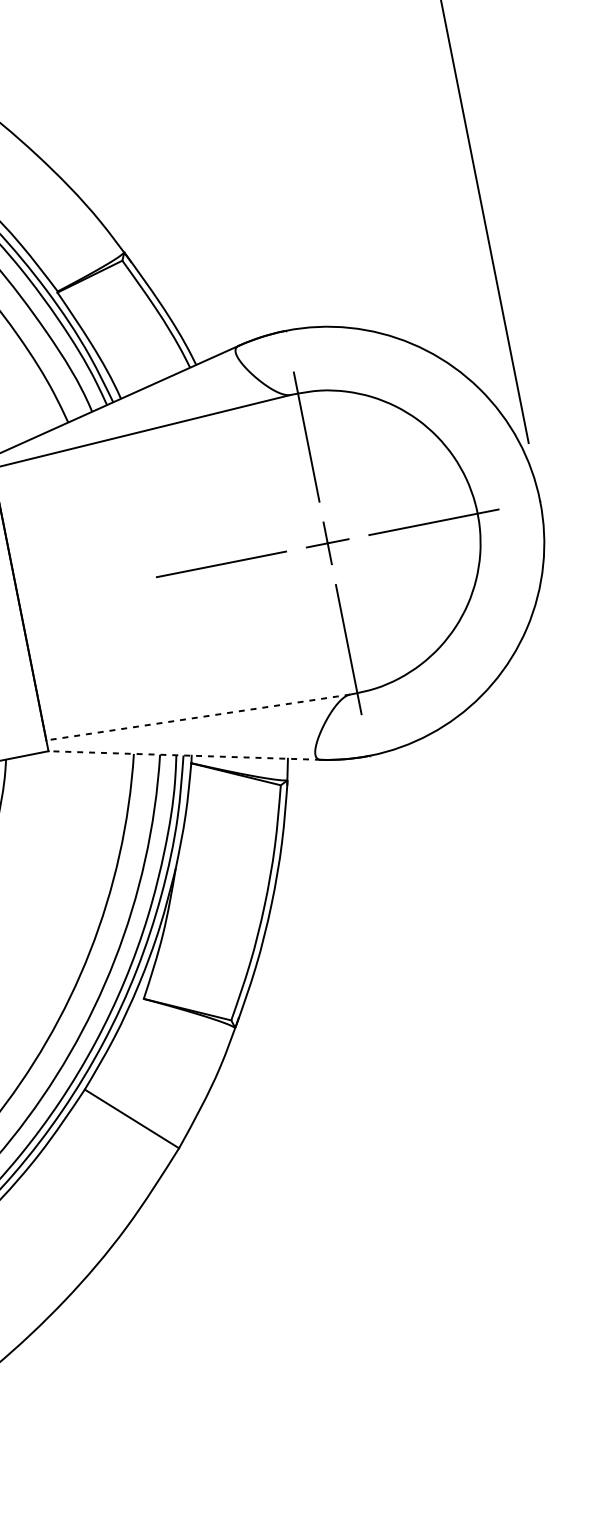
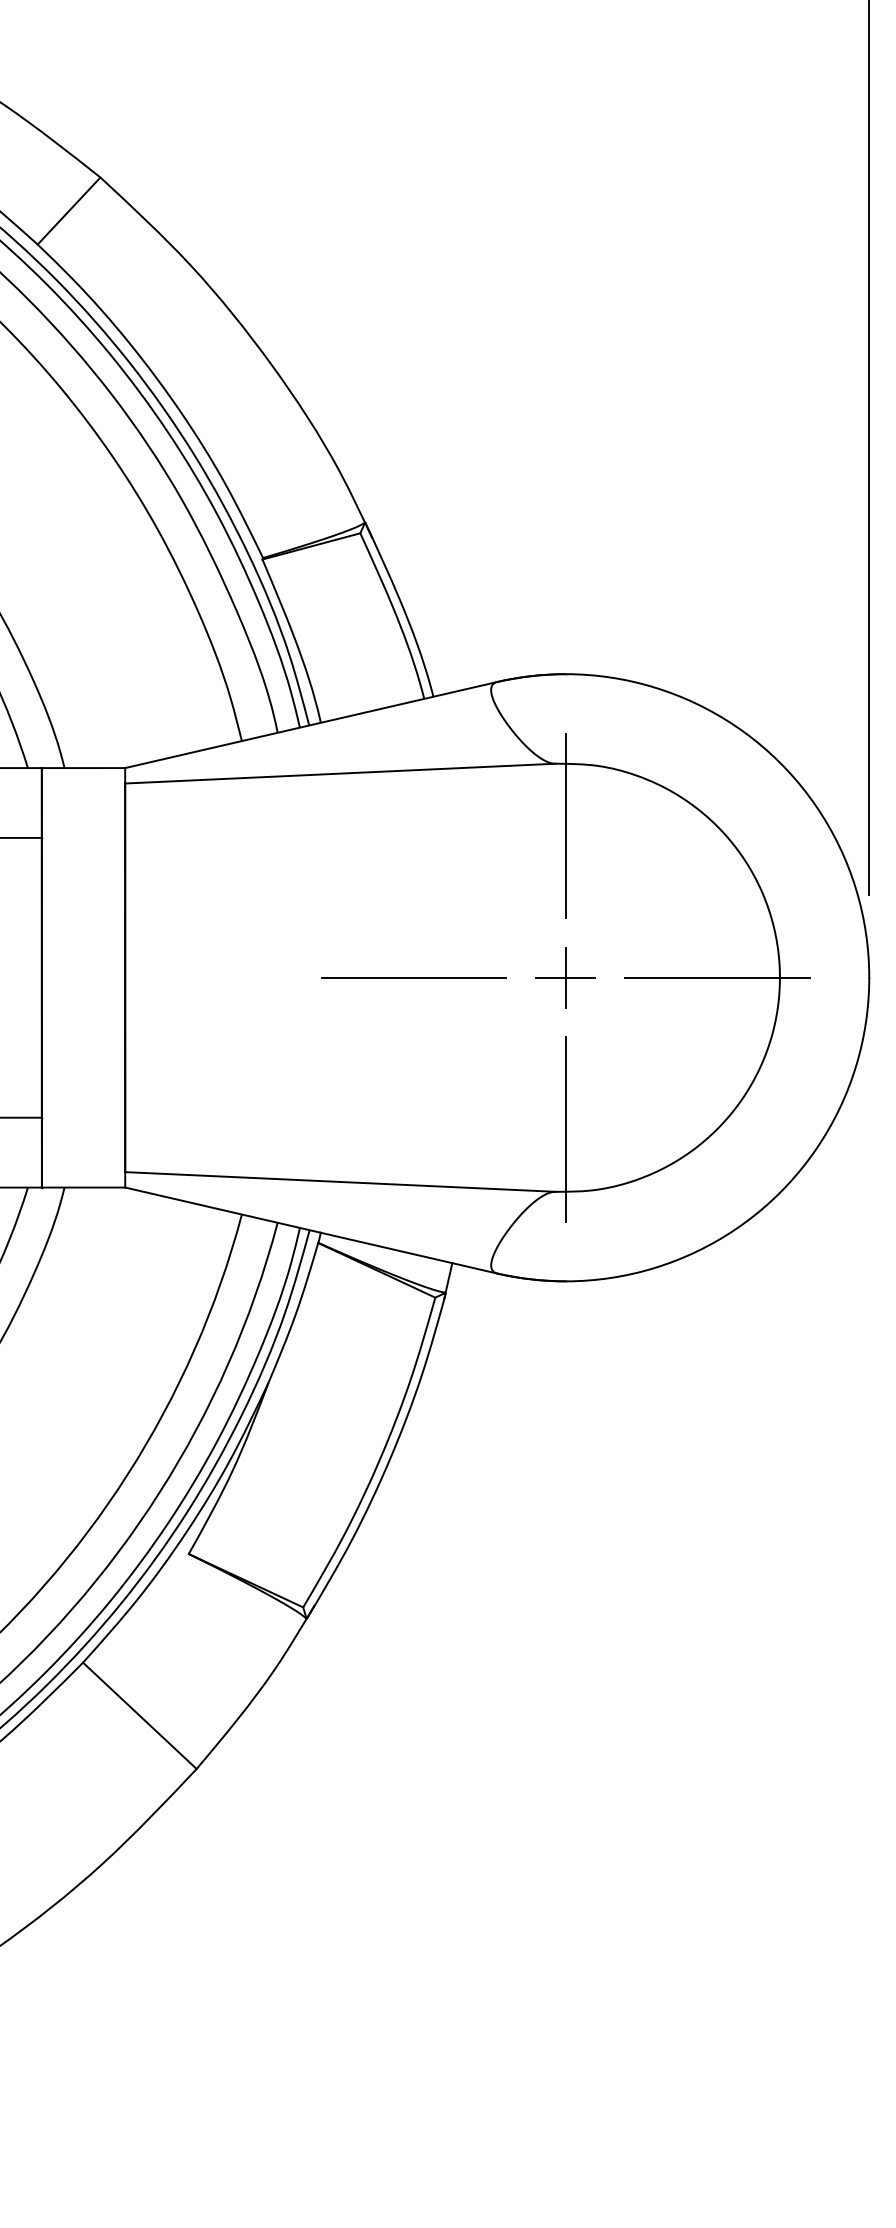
line: (198, 717) -> (340, 1181), dashed -> solid
line: (184, 755) -> (311, 1230), dashed -> solid

